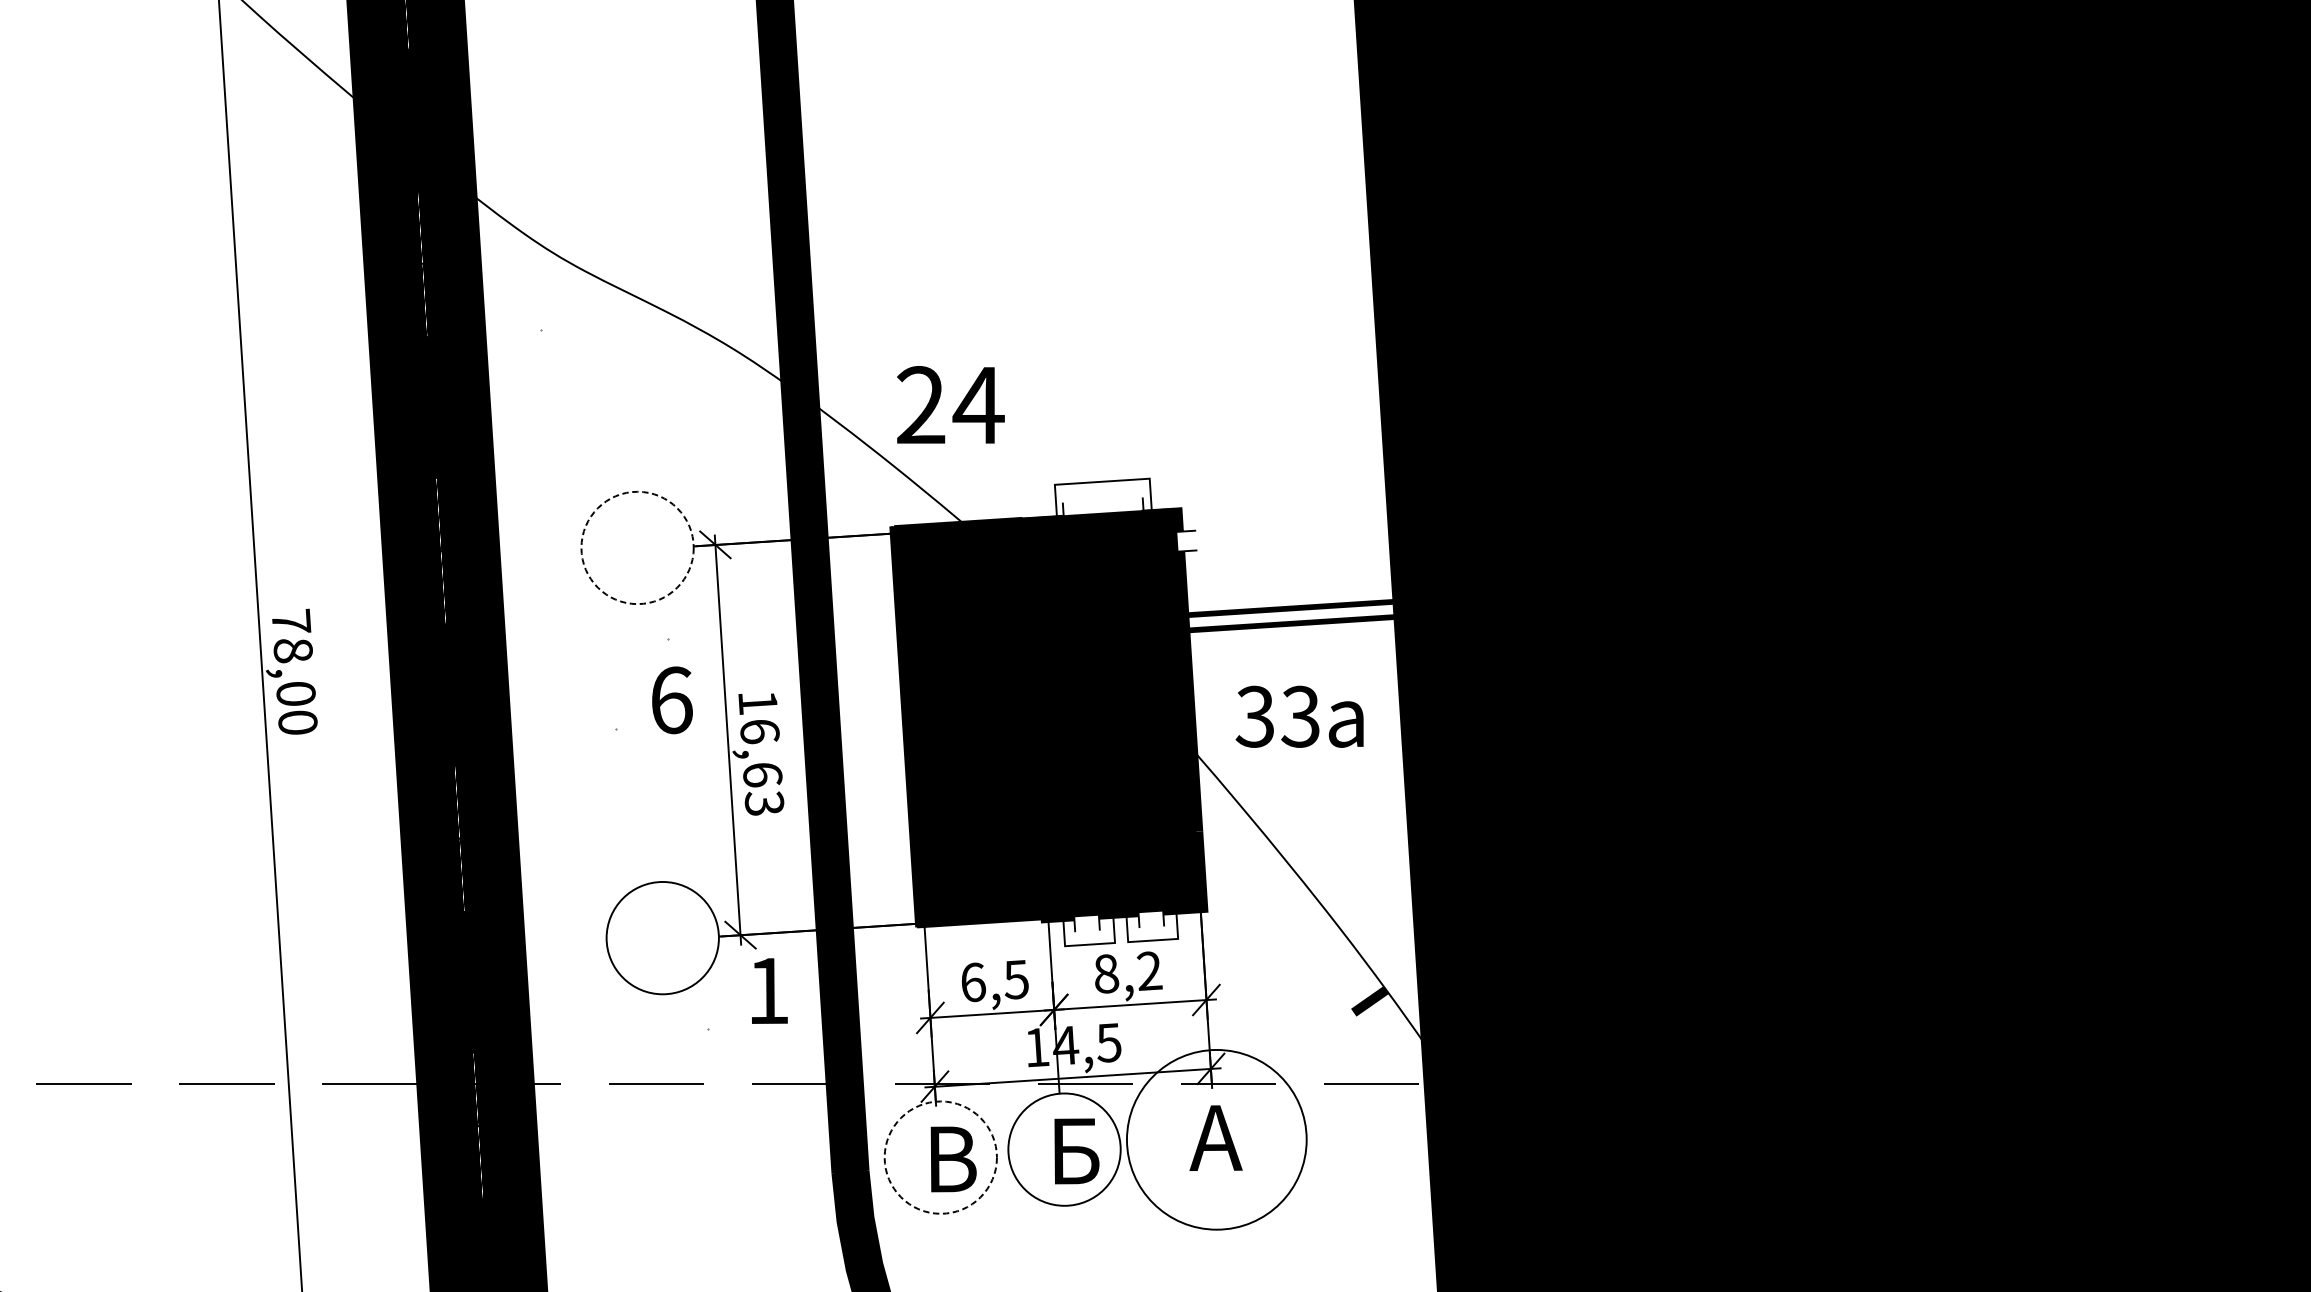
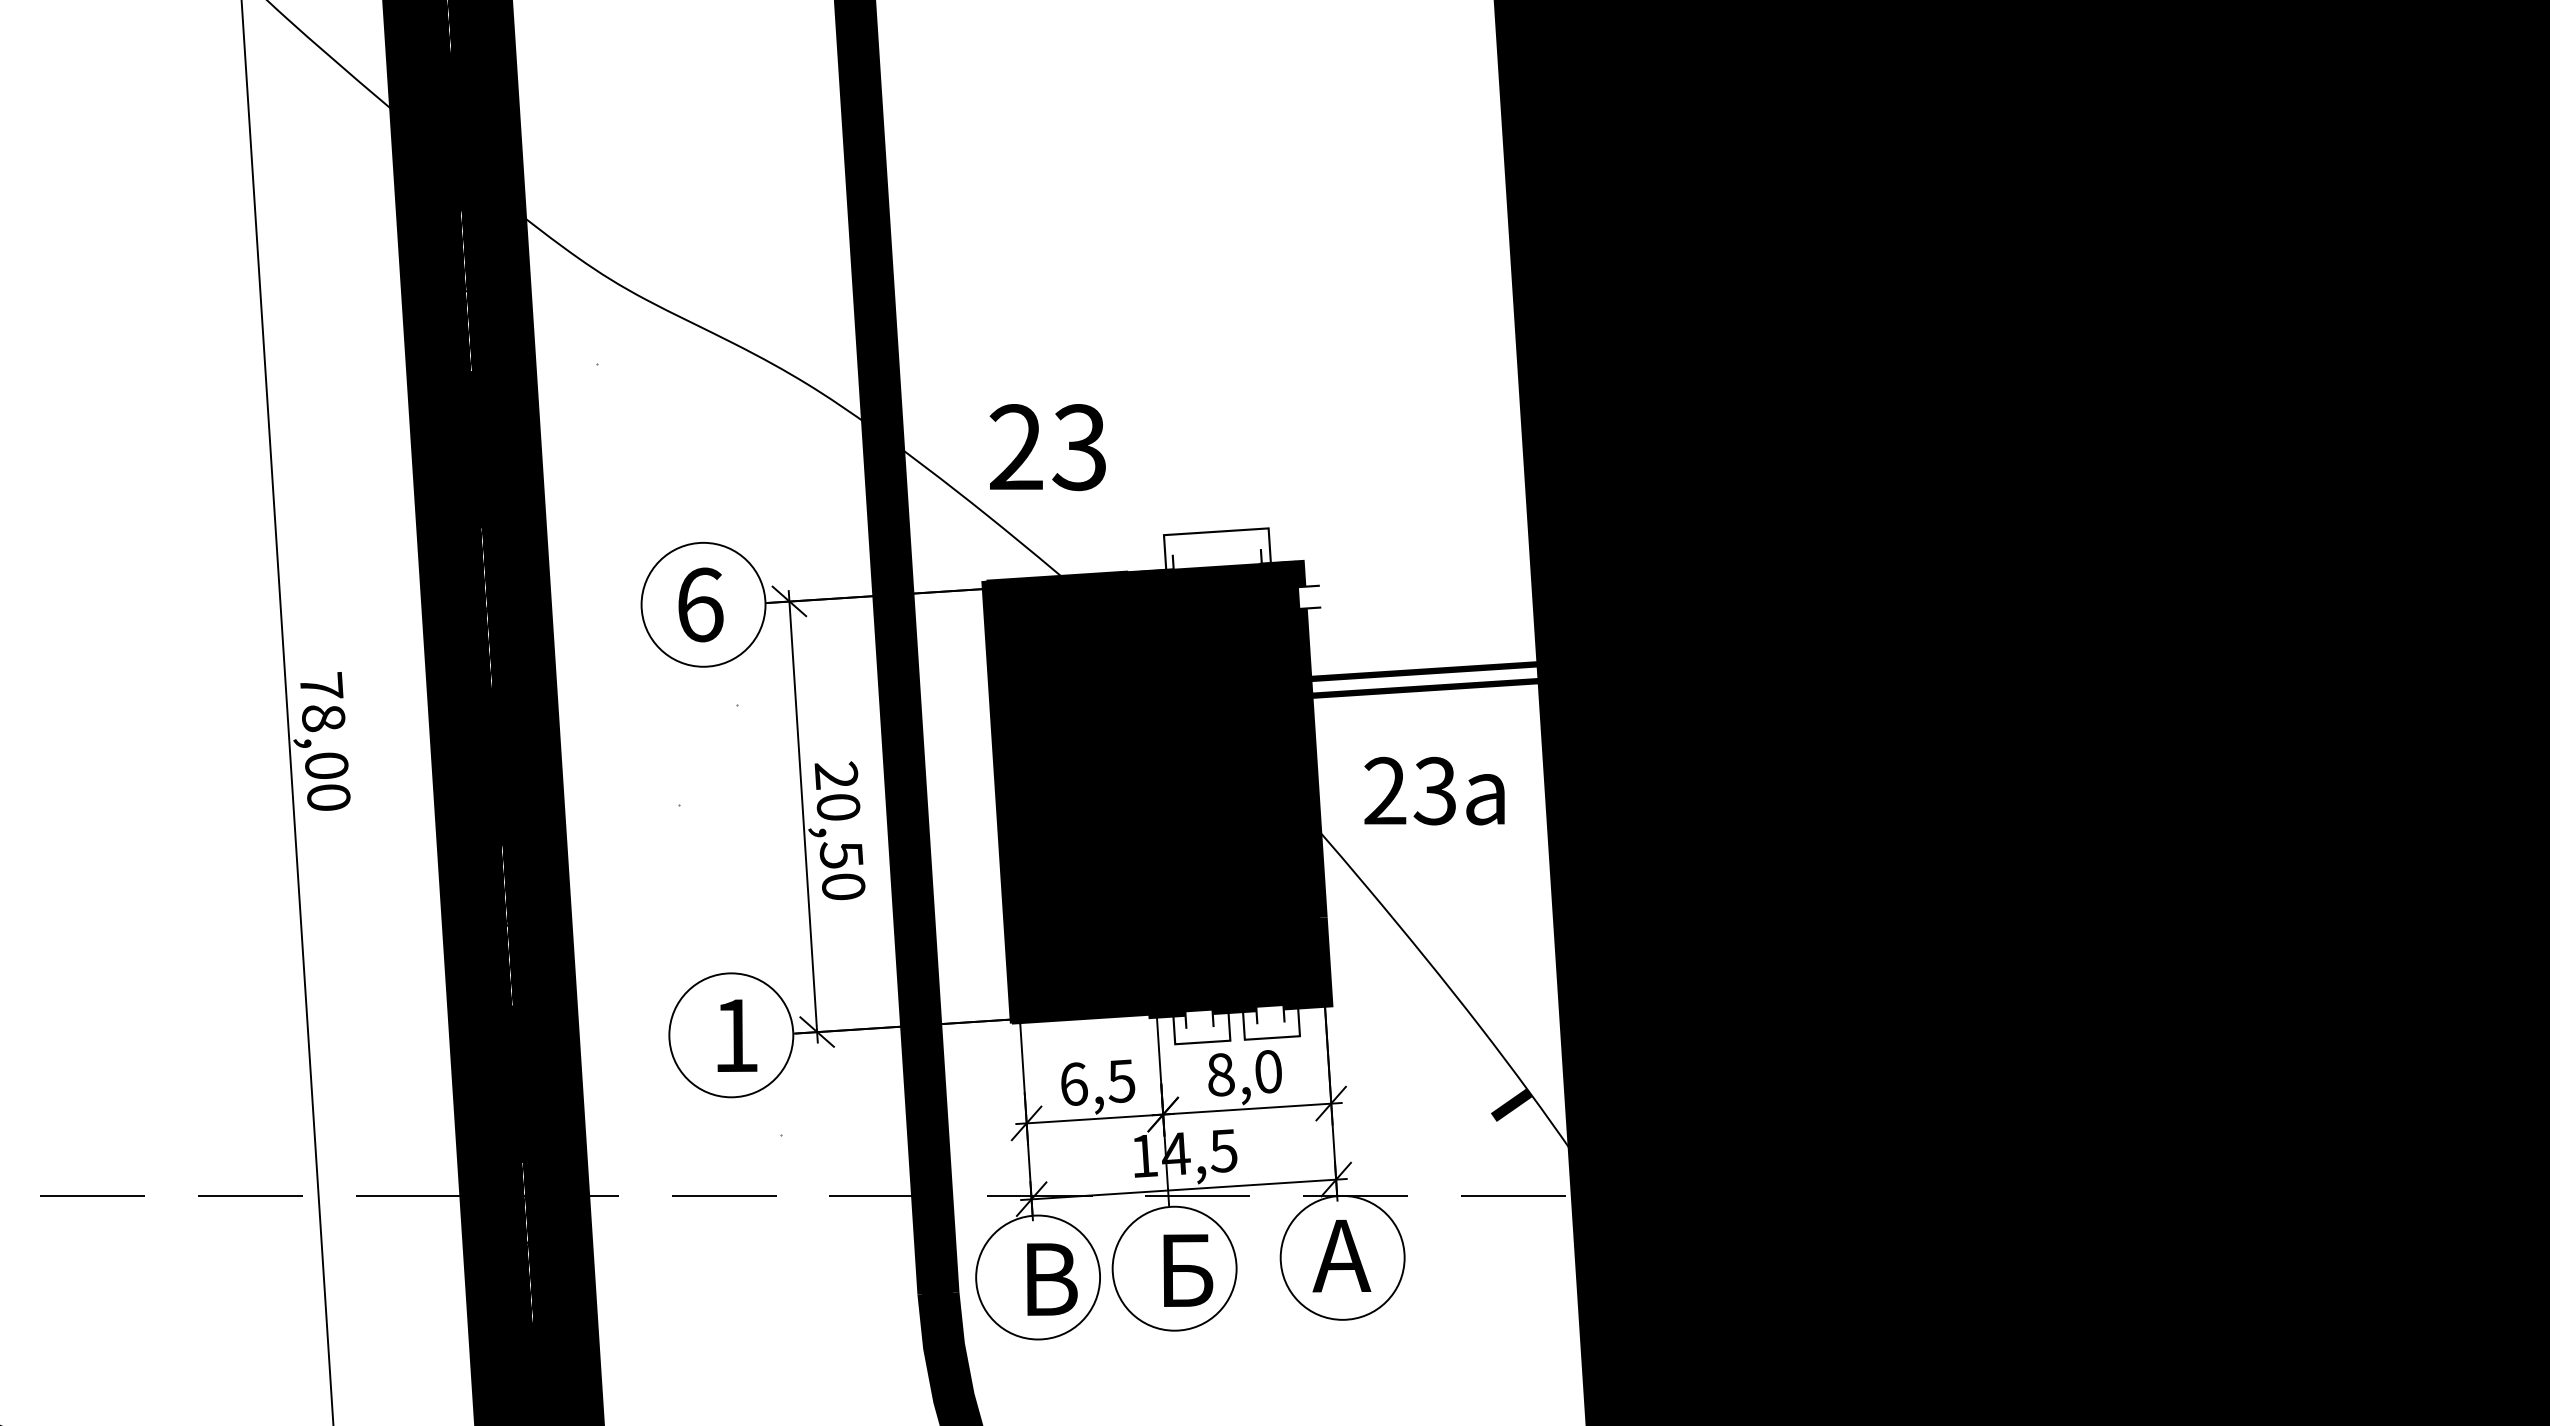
text: (978, 405) -> (1079, 447), 24 -> 23
circle: (637, 547) -> (703, 604), dashed -> solid
text: (671, 699) -> (700, 604), moved
text: (1254, 717) -> (1384, 791), 33 -> 23
text: (760, 752) -> (839, 830), 16,63 -> 20,50
text: (1149, 970) -> (1268, 1071), 8,2 -> 8,0
text: (769, 990) -> (737, 1035), moved
circle: (1216, 1139) -> (1342, 1257), size x0.62
circle: (941, 1157) -> (1038, 1277), dashed -> solid

